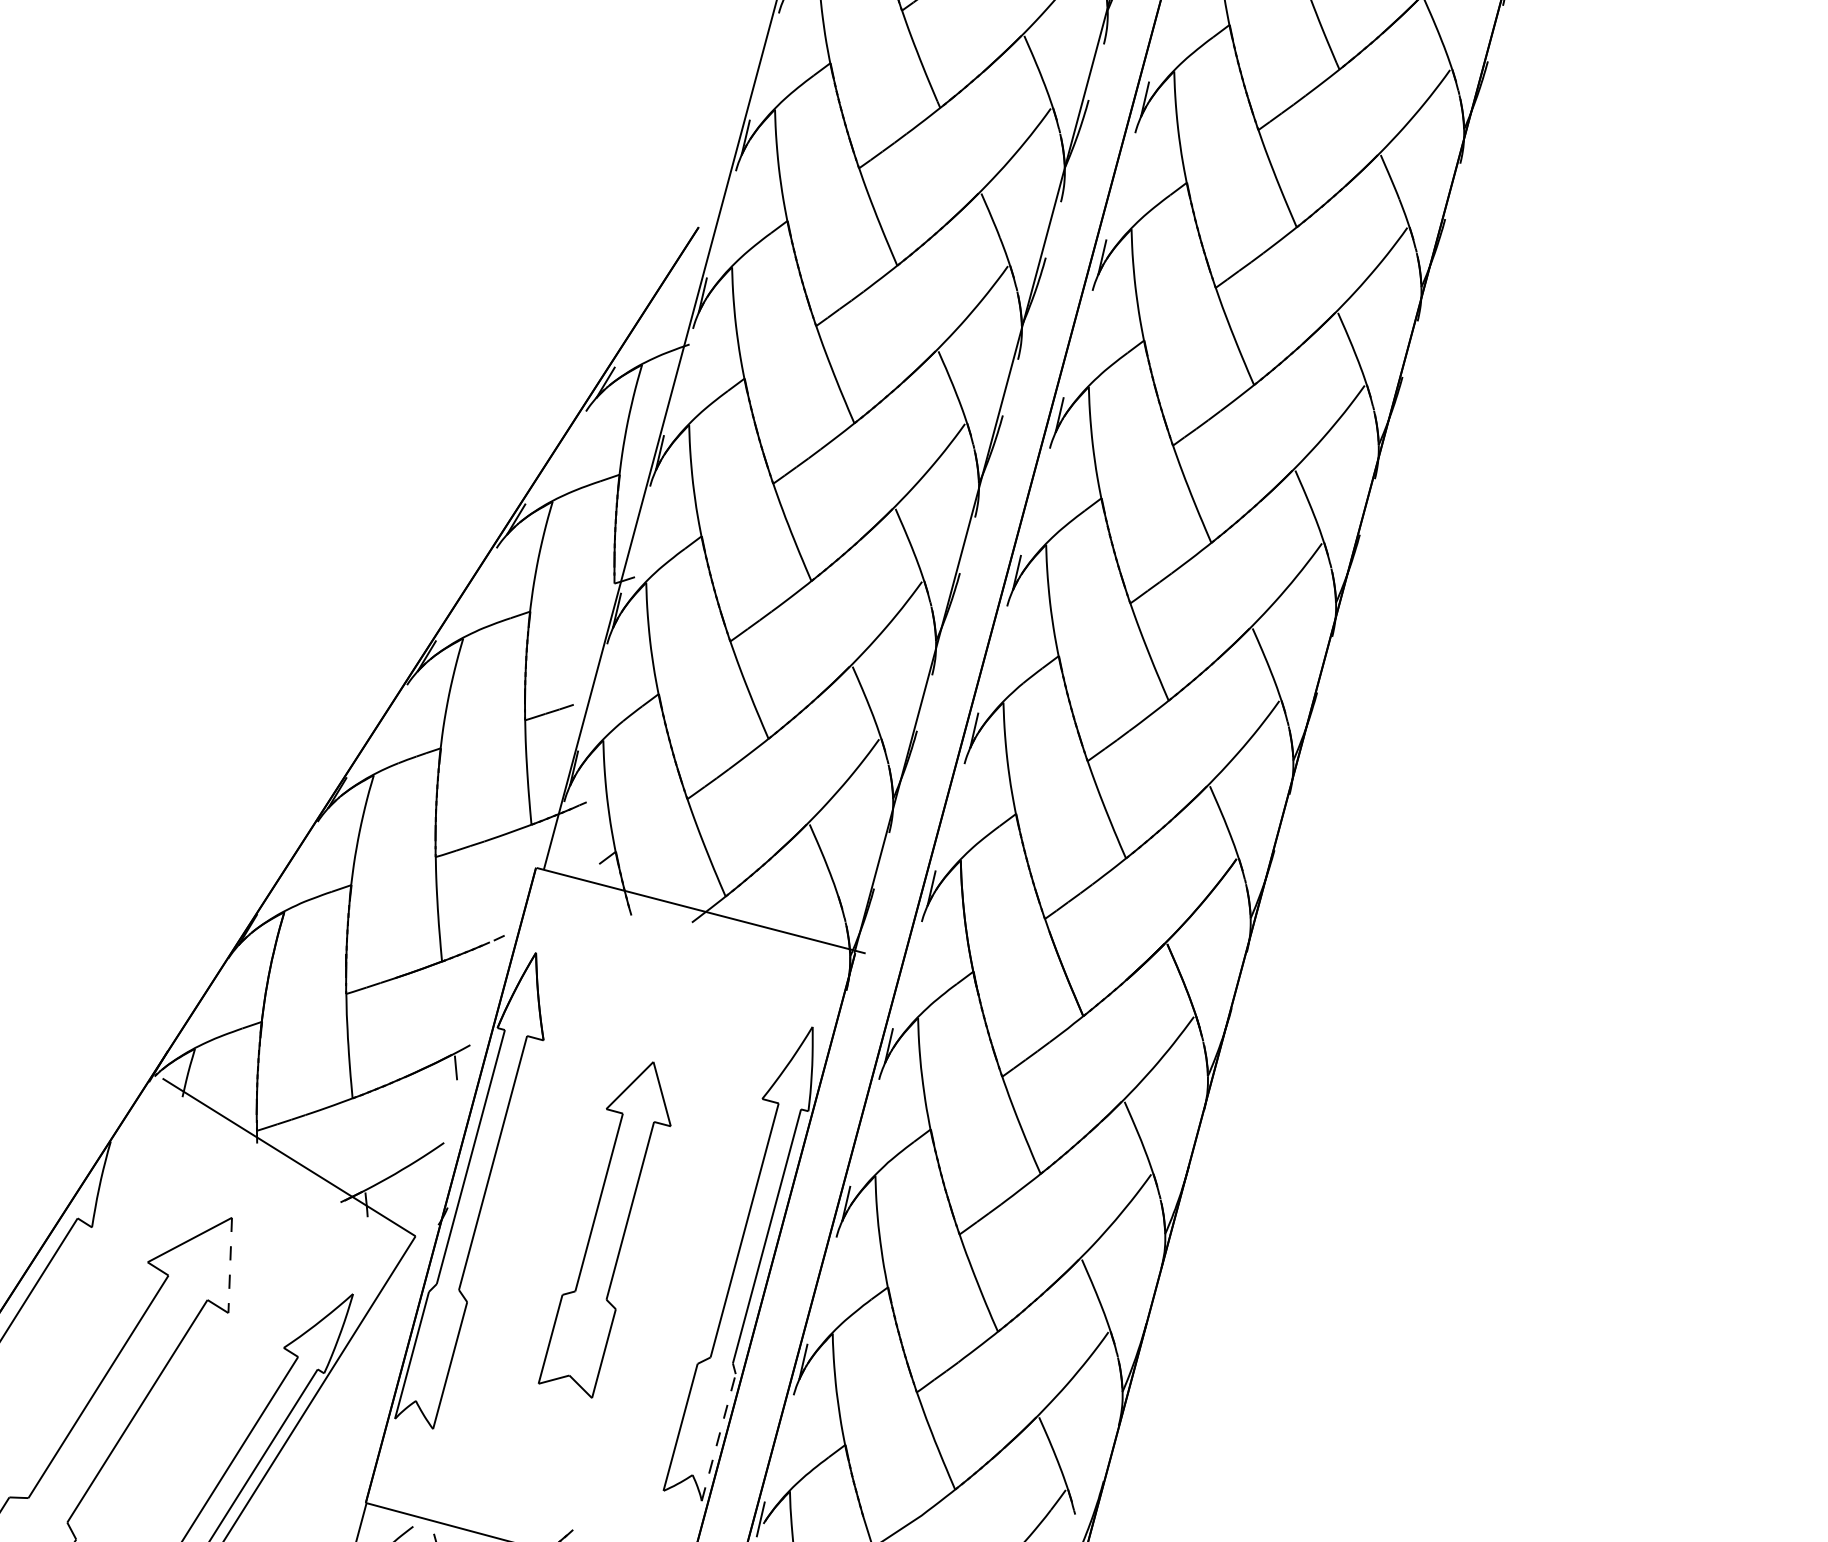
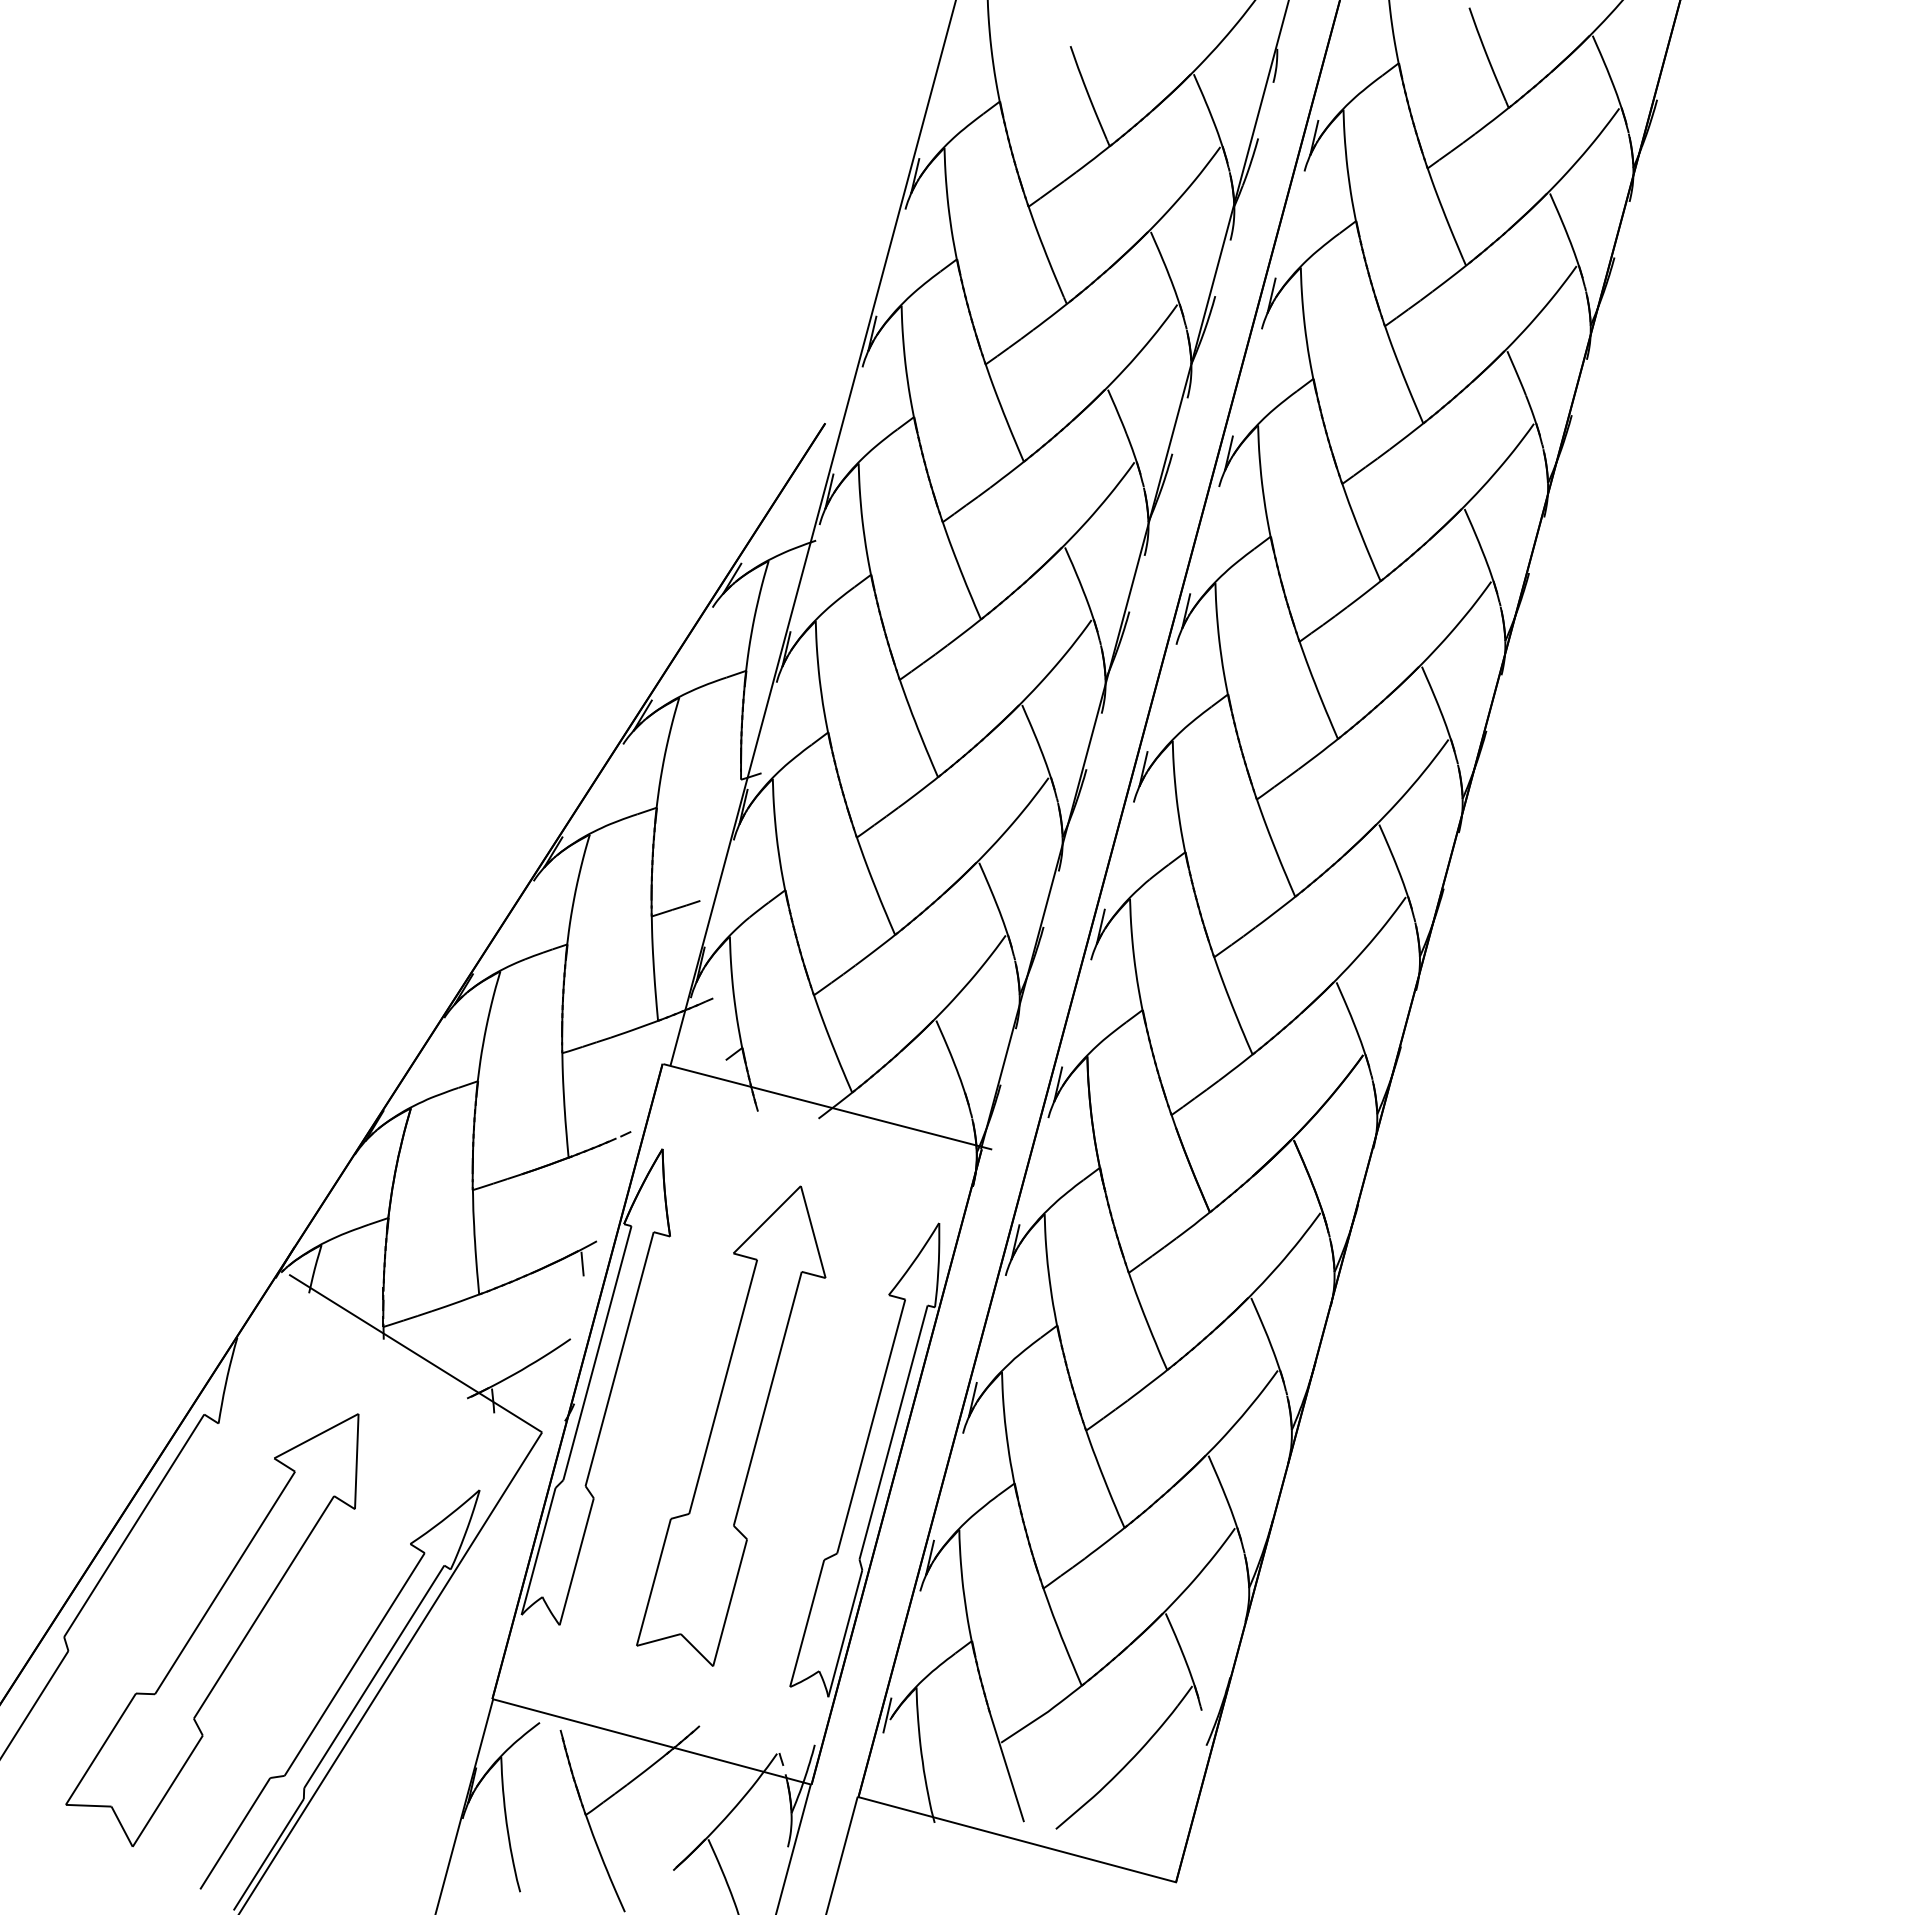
part: (604, 1229) -> (731, 1425), size x1.43
line: (229, 1265) -> (356, 1461), dashed -> solid
line: (718, 1437) -> (845, 1633), dashed -> solid

